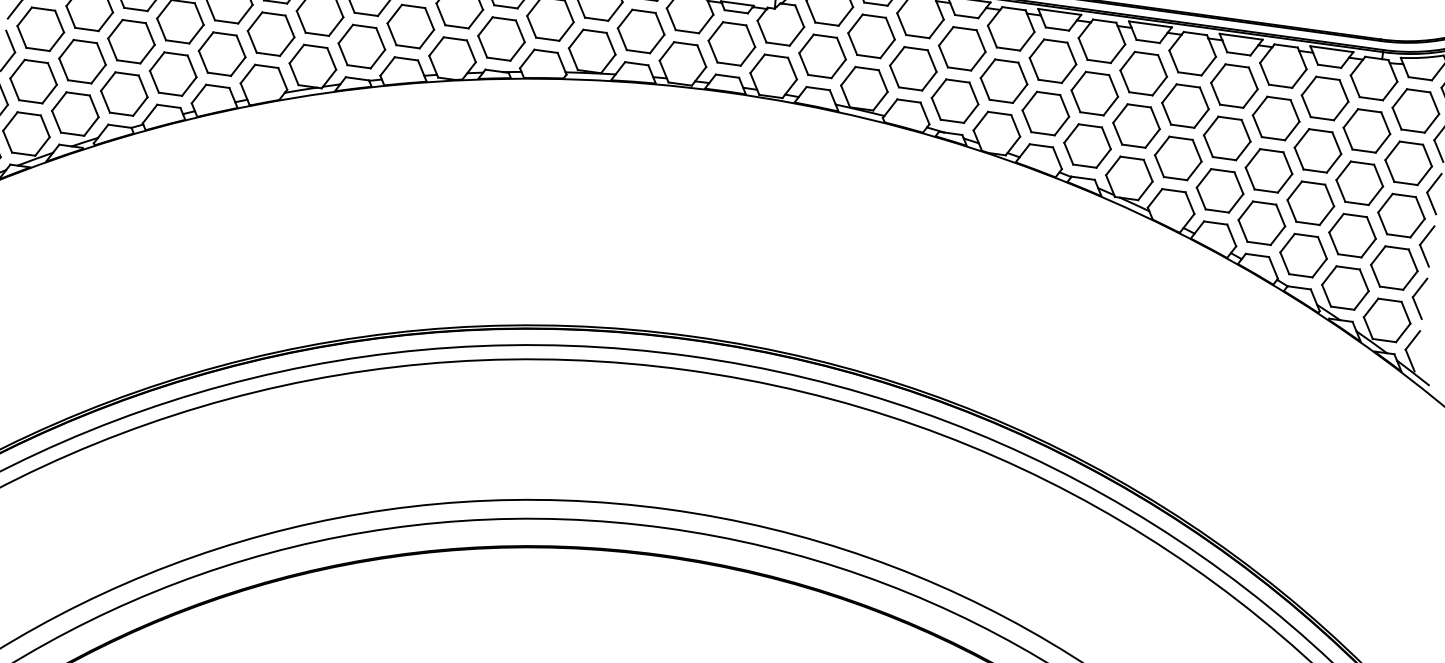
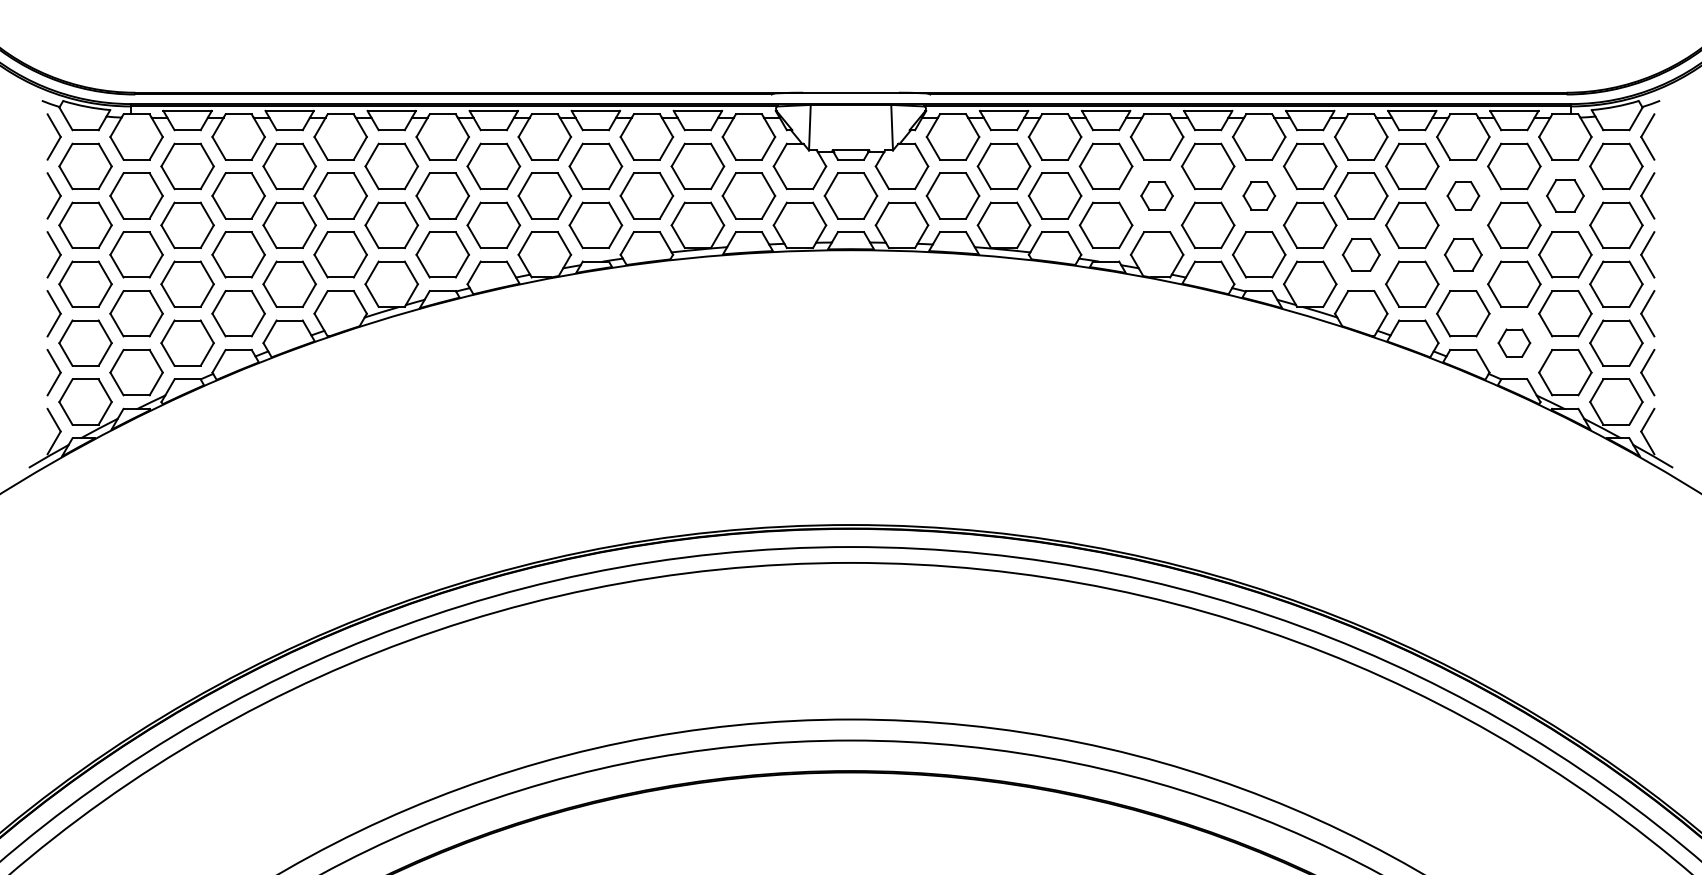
part: (1003, 80) -> (1156, 195), size x0.6
part: (1095, 93) -> (1259, 195), size x0.6
part: (1276, 118) -> (1463, 195), size x0.6
part: (1367, 130) -> (1565, 195), size x0.7
part: (1178, 158) -> (1361, 254), size x0.7
part: (1269, 170) -> (1463, 254), size x0.7
part: (1303, 255) -> (1514, 342), size x0.6

